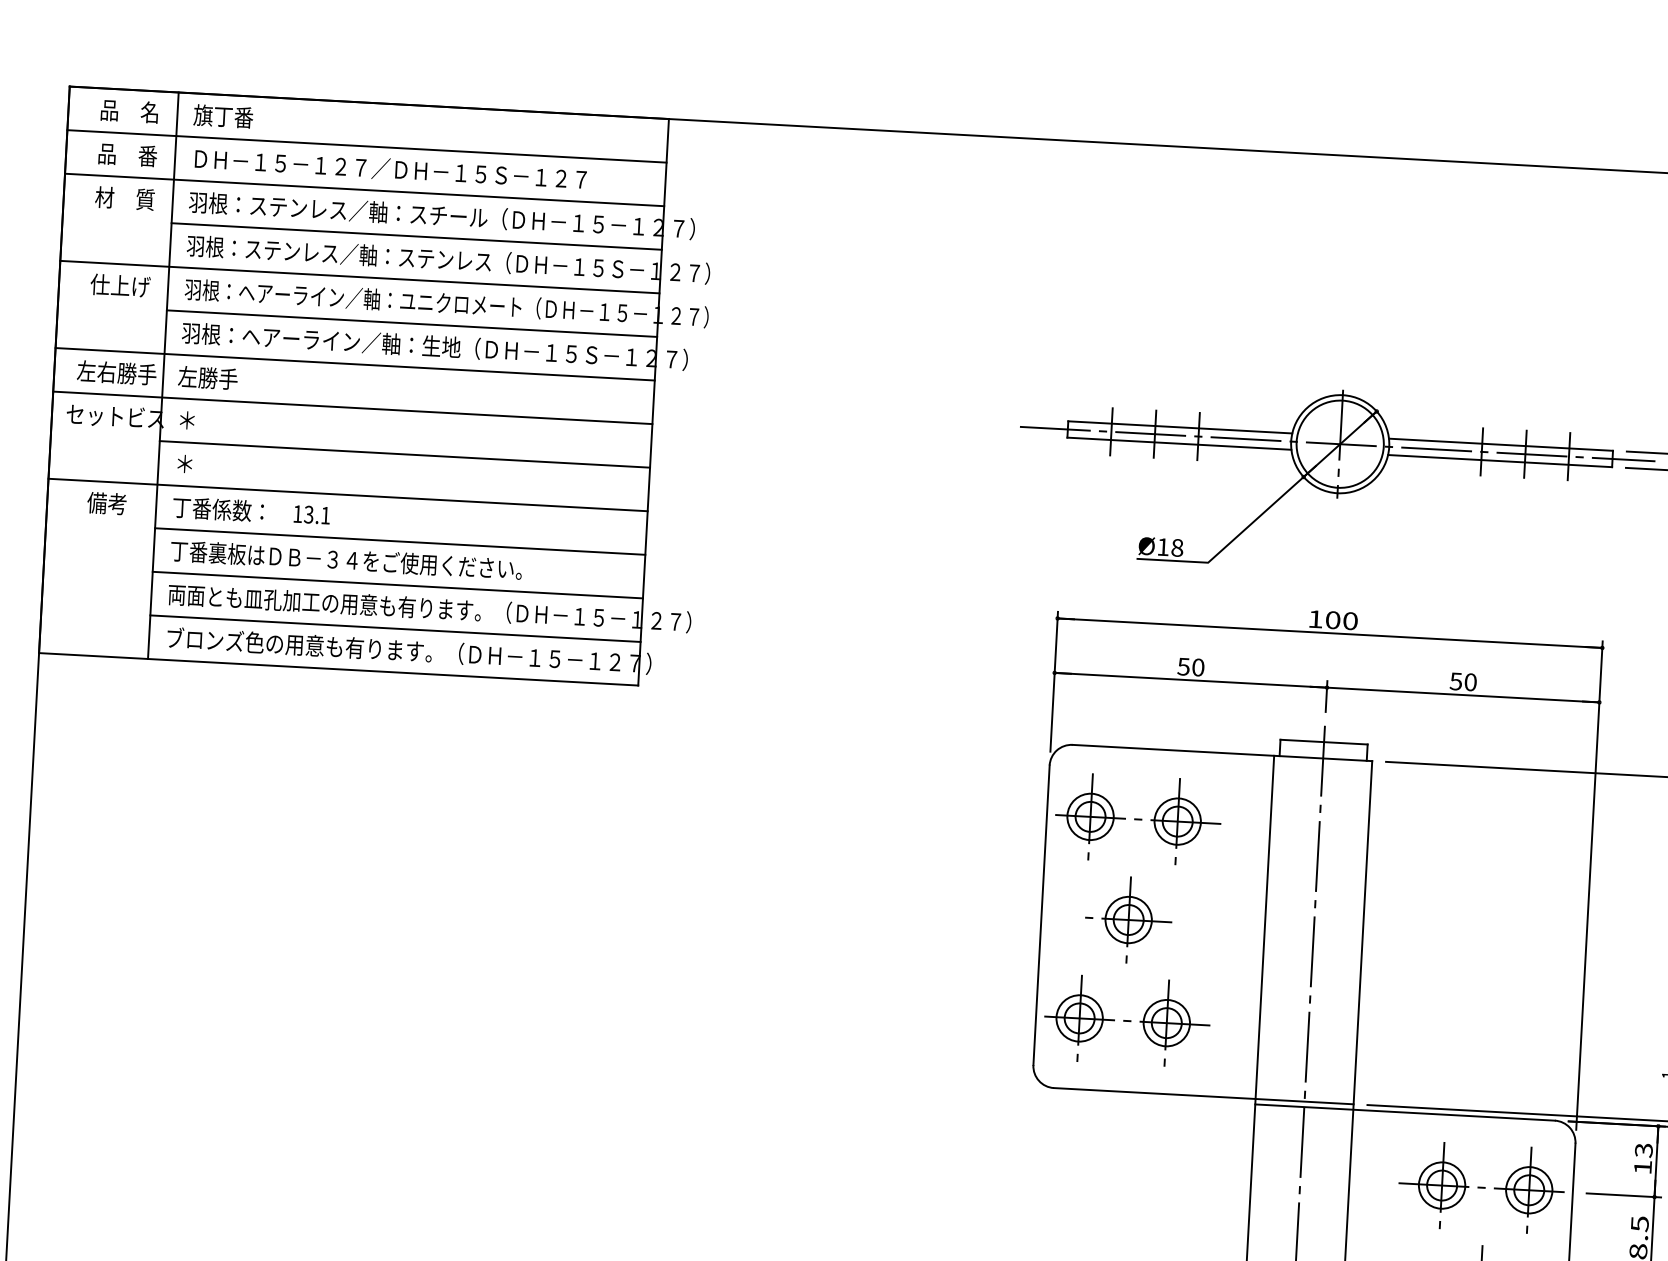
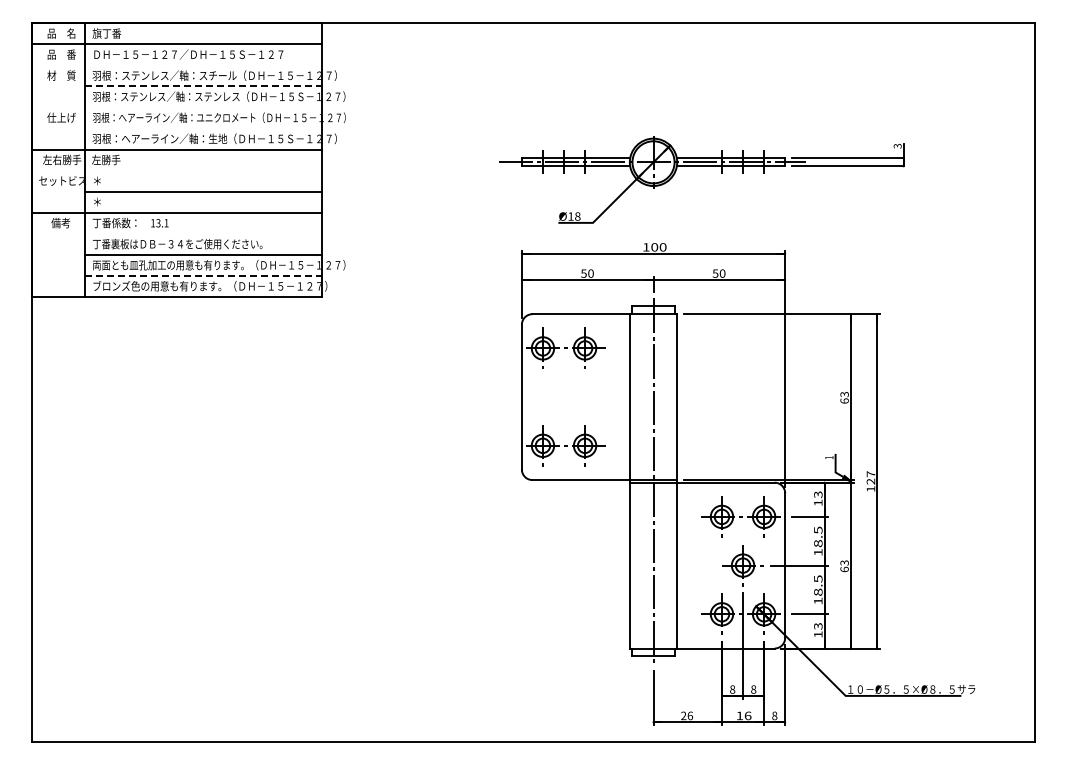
line: (363, 190) -> (176, 65), removed
line: (417, 236) -> (203, 86), solid -> dashed
line: (359, 277) -> (176, 107), removed
line: (410, 323) -> (202, 128), removed
line: (352, 407) -> (176, 170), removed
line: (398, 540) -> (202, 233), removed
line: (396, 627) -> (203, 275), solid -> dashed
part: (1127, 918) -> (563, 396), removed

